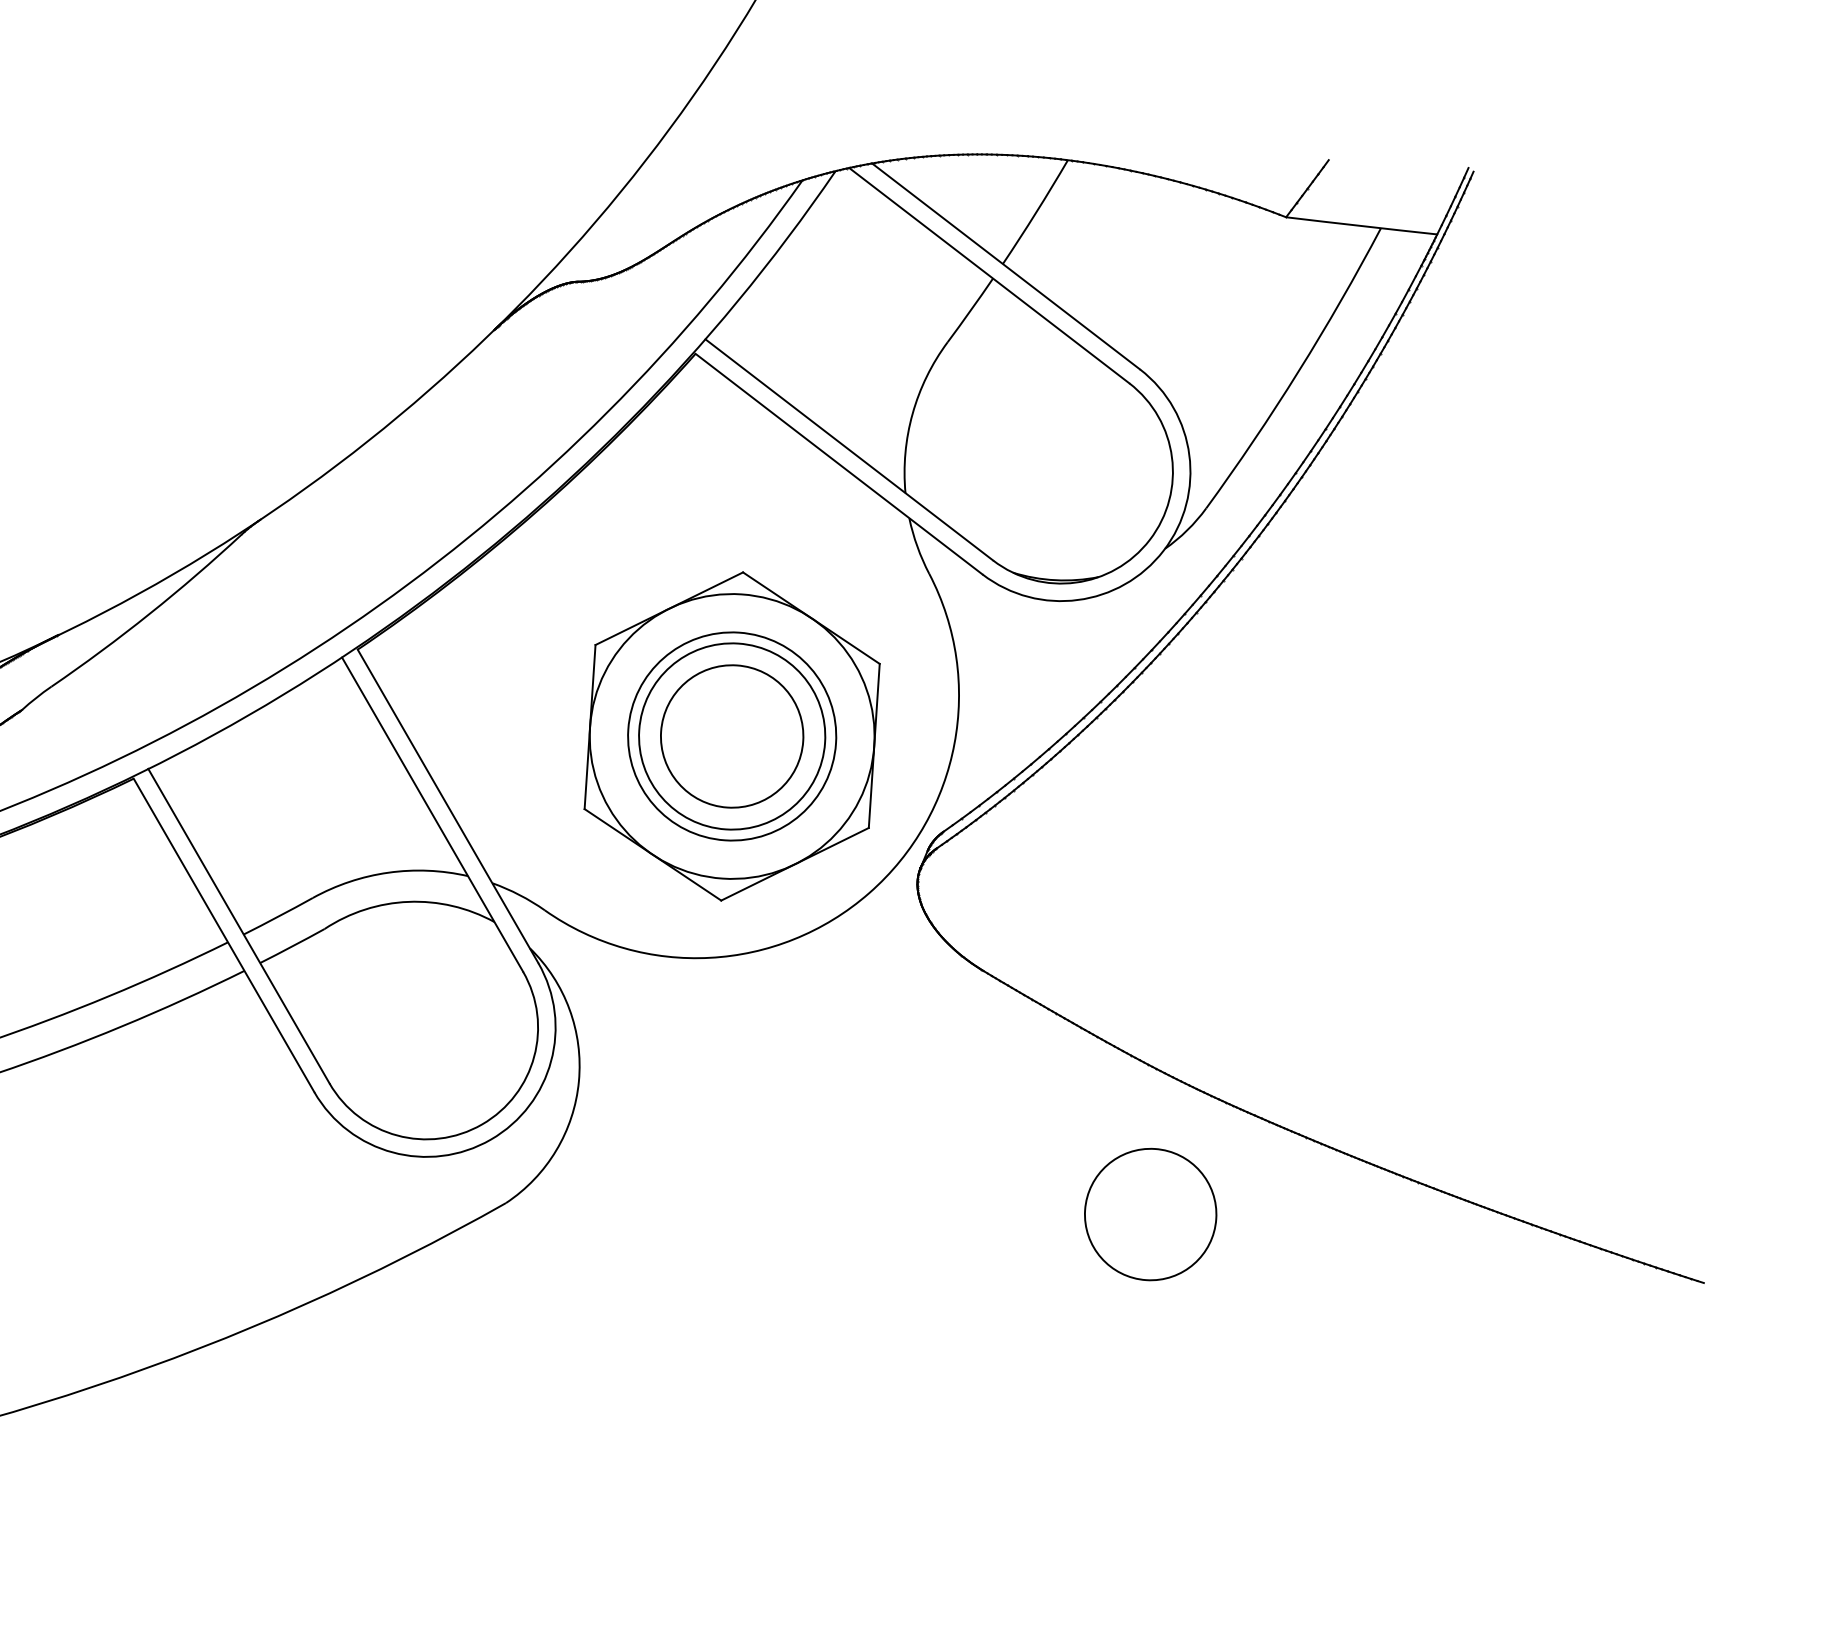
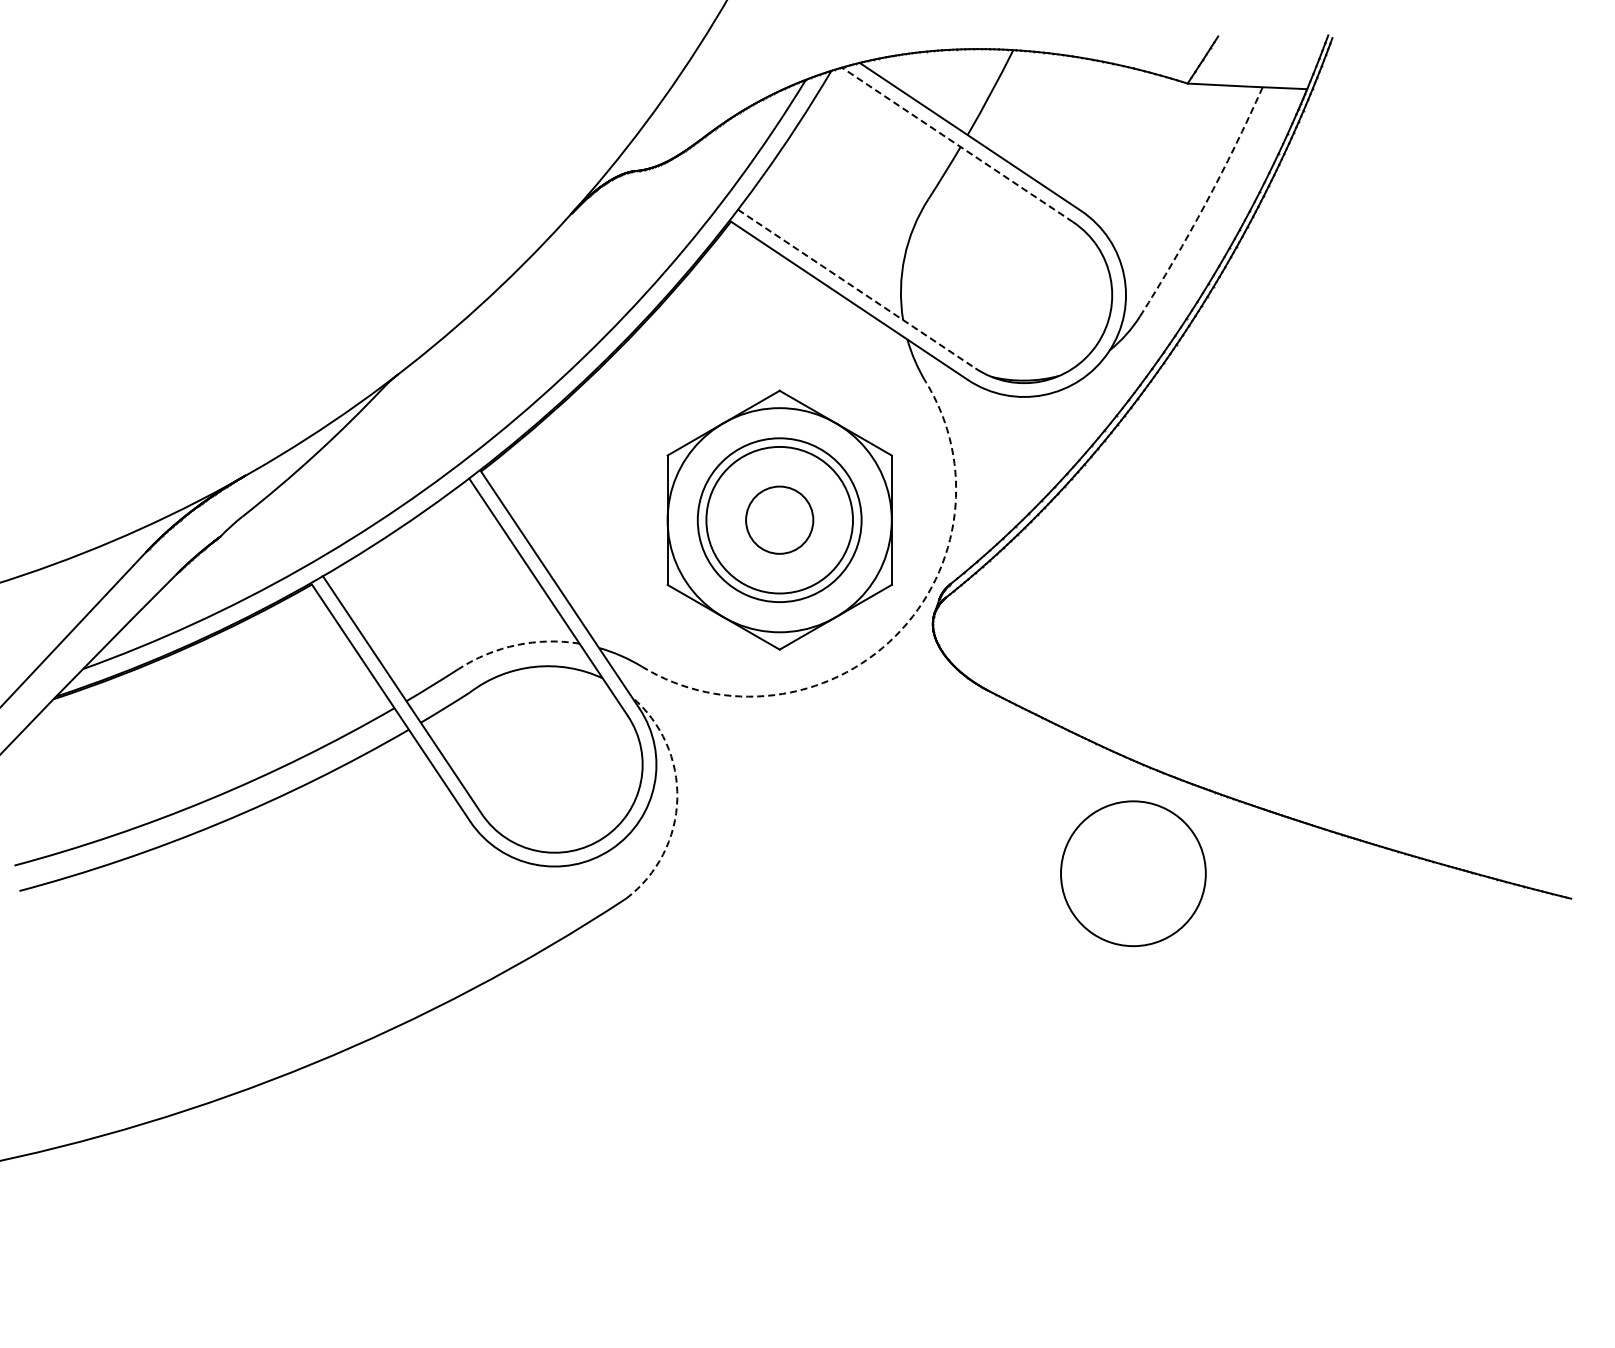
line: (989, 275) -> (957, 144), solid -> dashed
arc: (1298, 372) -> (1205, 204), solid -> dashed
line: (848, 450) -> (856, 289), solid -> dashed
circle: (731, 736) -> (779, 520), size x0.6
arc: (387, 873) -> (516, 645), solid -> dashed
arc: (869, 893) -> (895, 636), solid -> dashed
arc: (579, 1081) -> (677, 799), solid -> dashed
circle: (1149, 1214) -> (1132, 873), size x1.4

